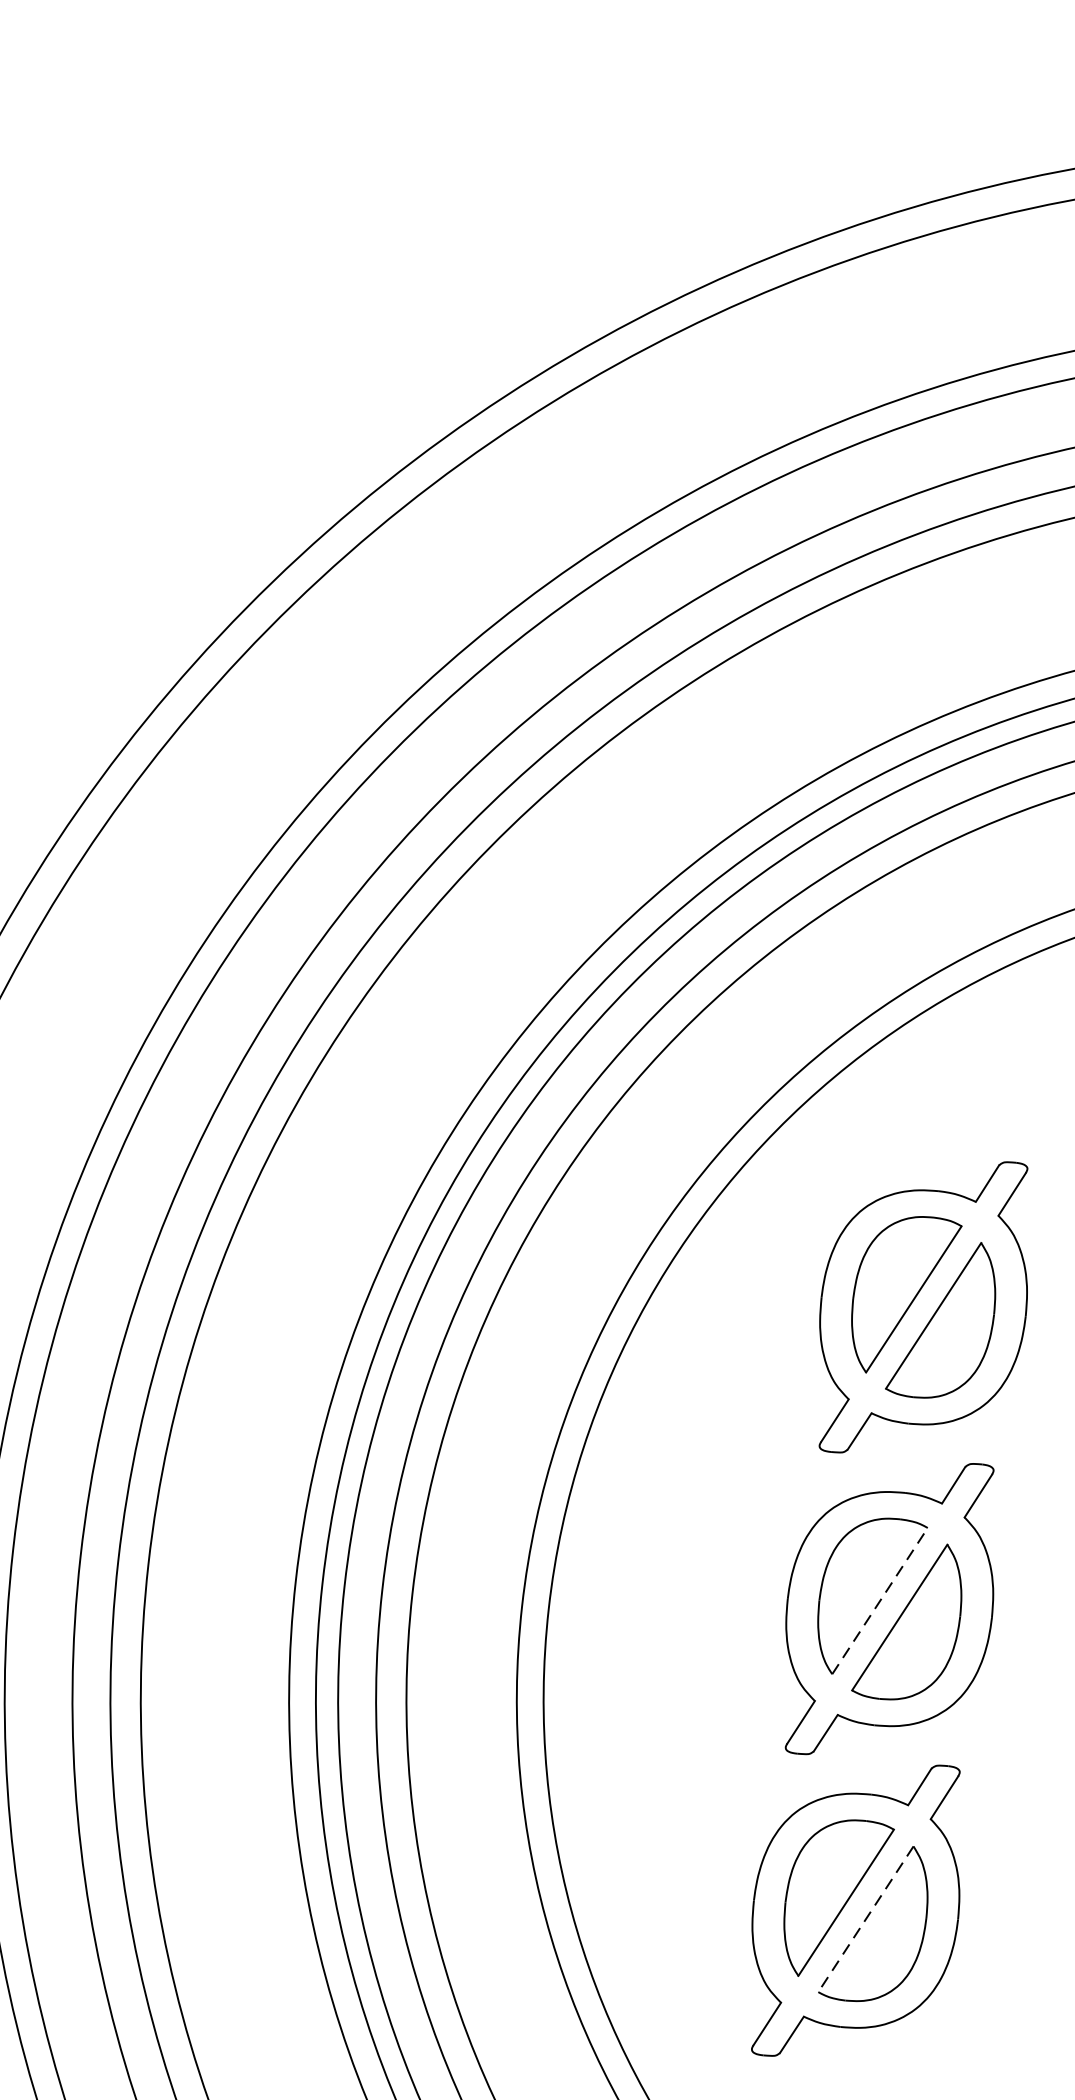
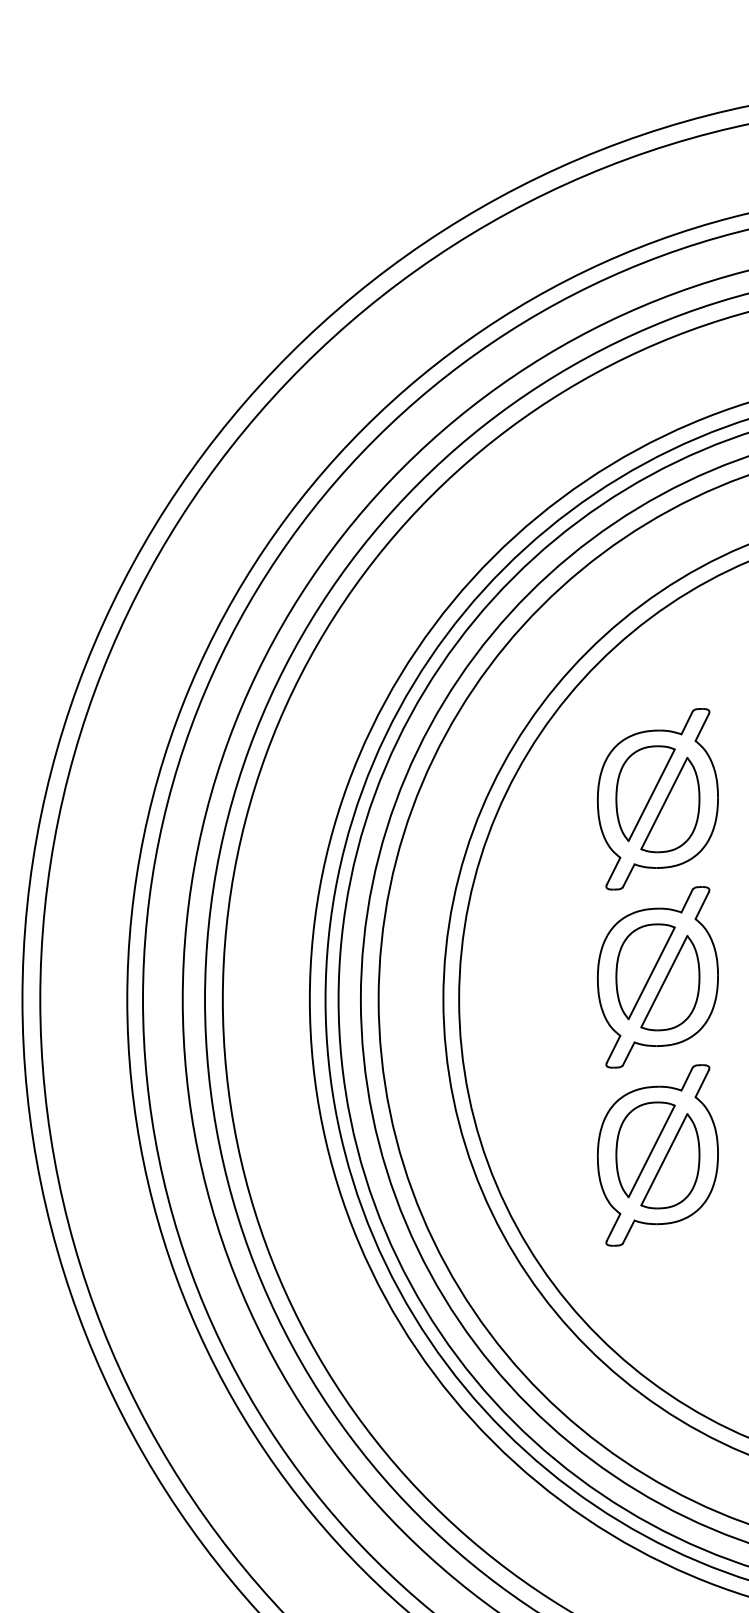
line: (879, 1599) -> (651, 972), dashed -> solid
line: (866, 1920) -> (664, 1160), dashed -> solid

